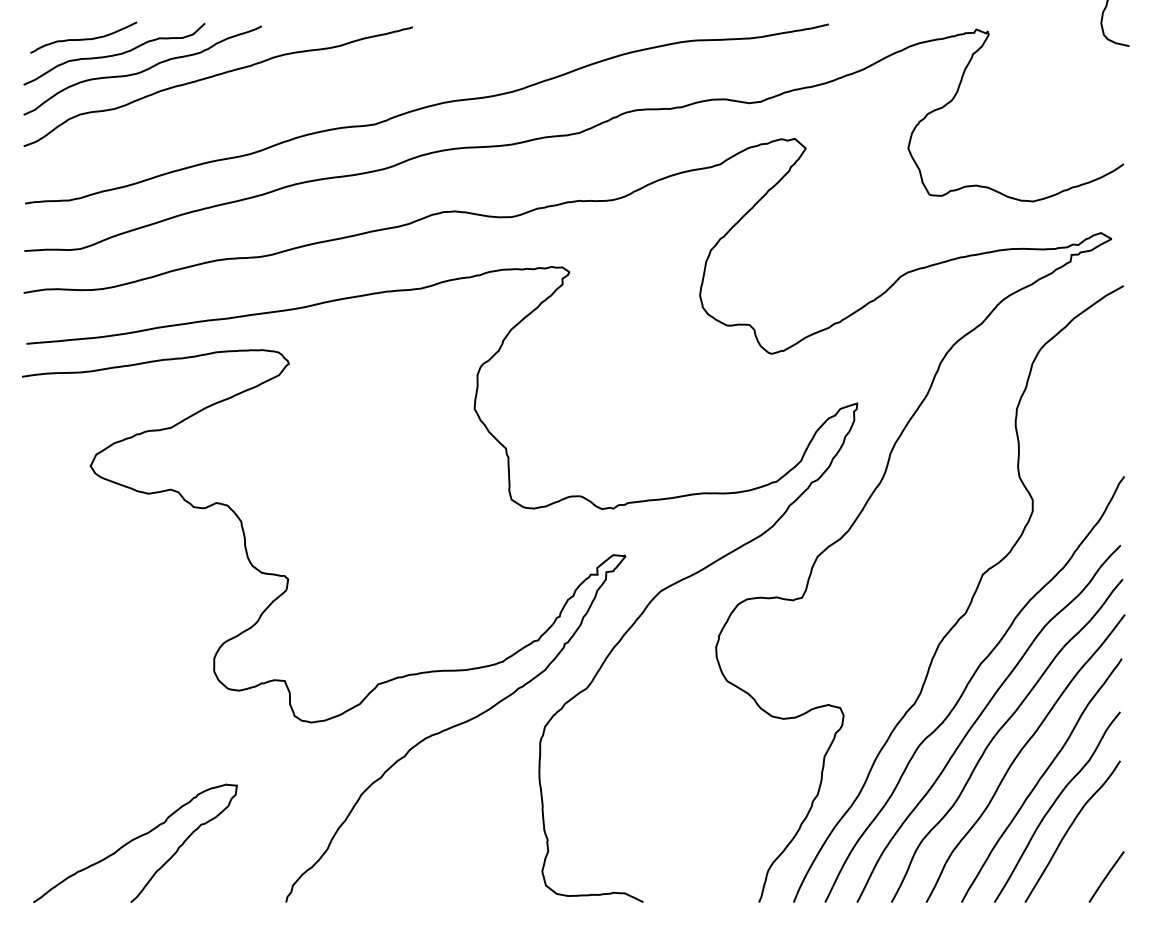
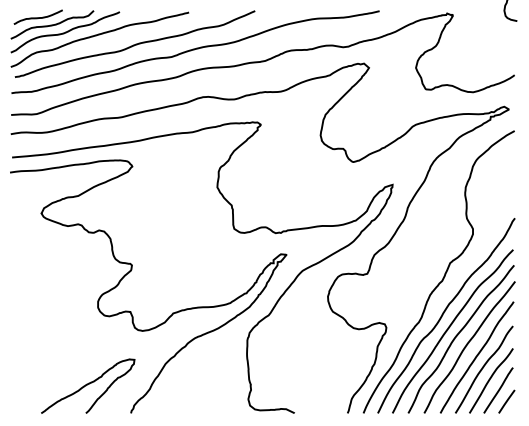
curve: (295, 94) -> (135, 43), added
curve: (136, 839) -> (88, 384), moved
line: (1088, 852) -> (498, 390), added

